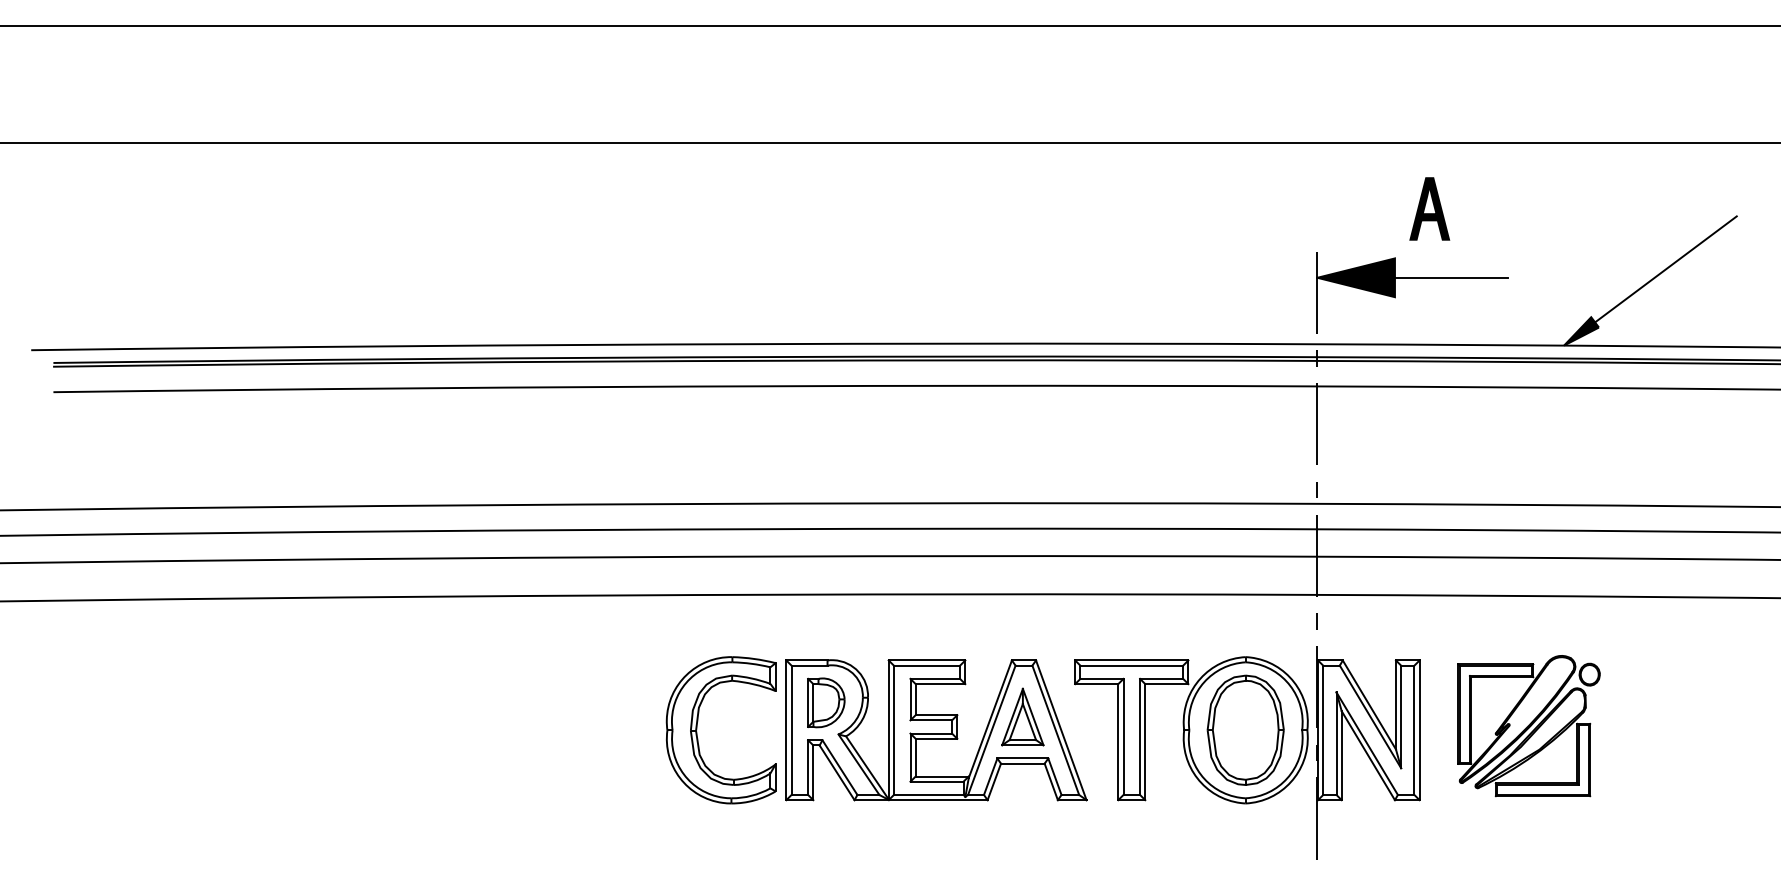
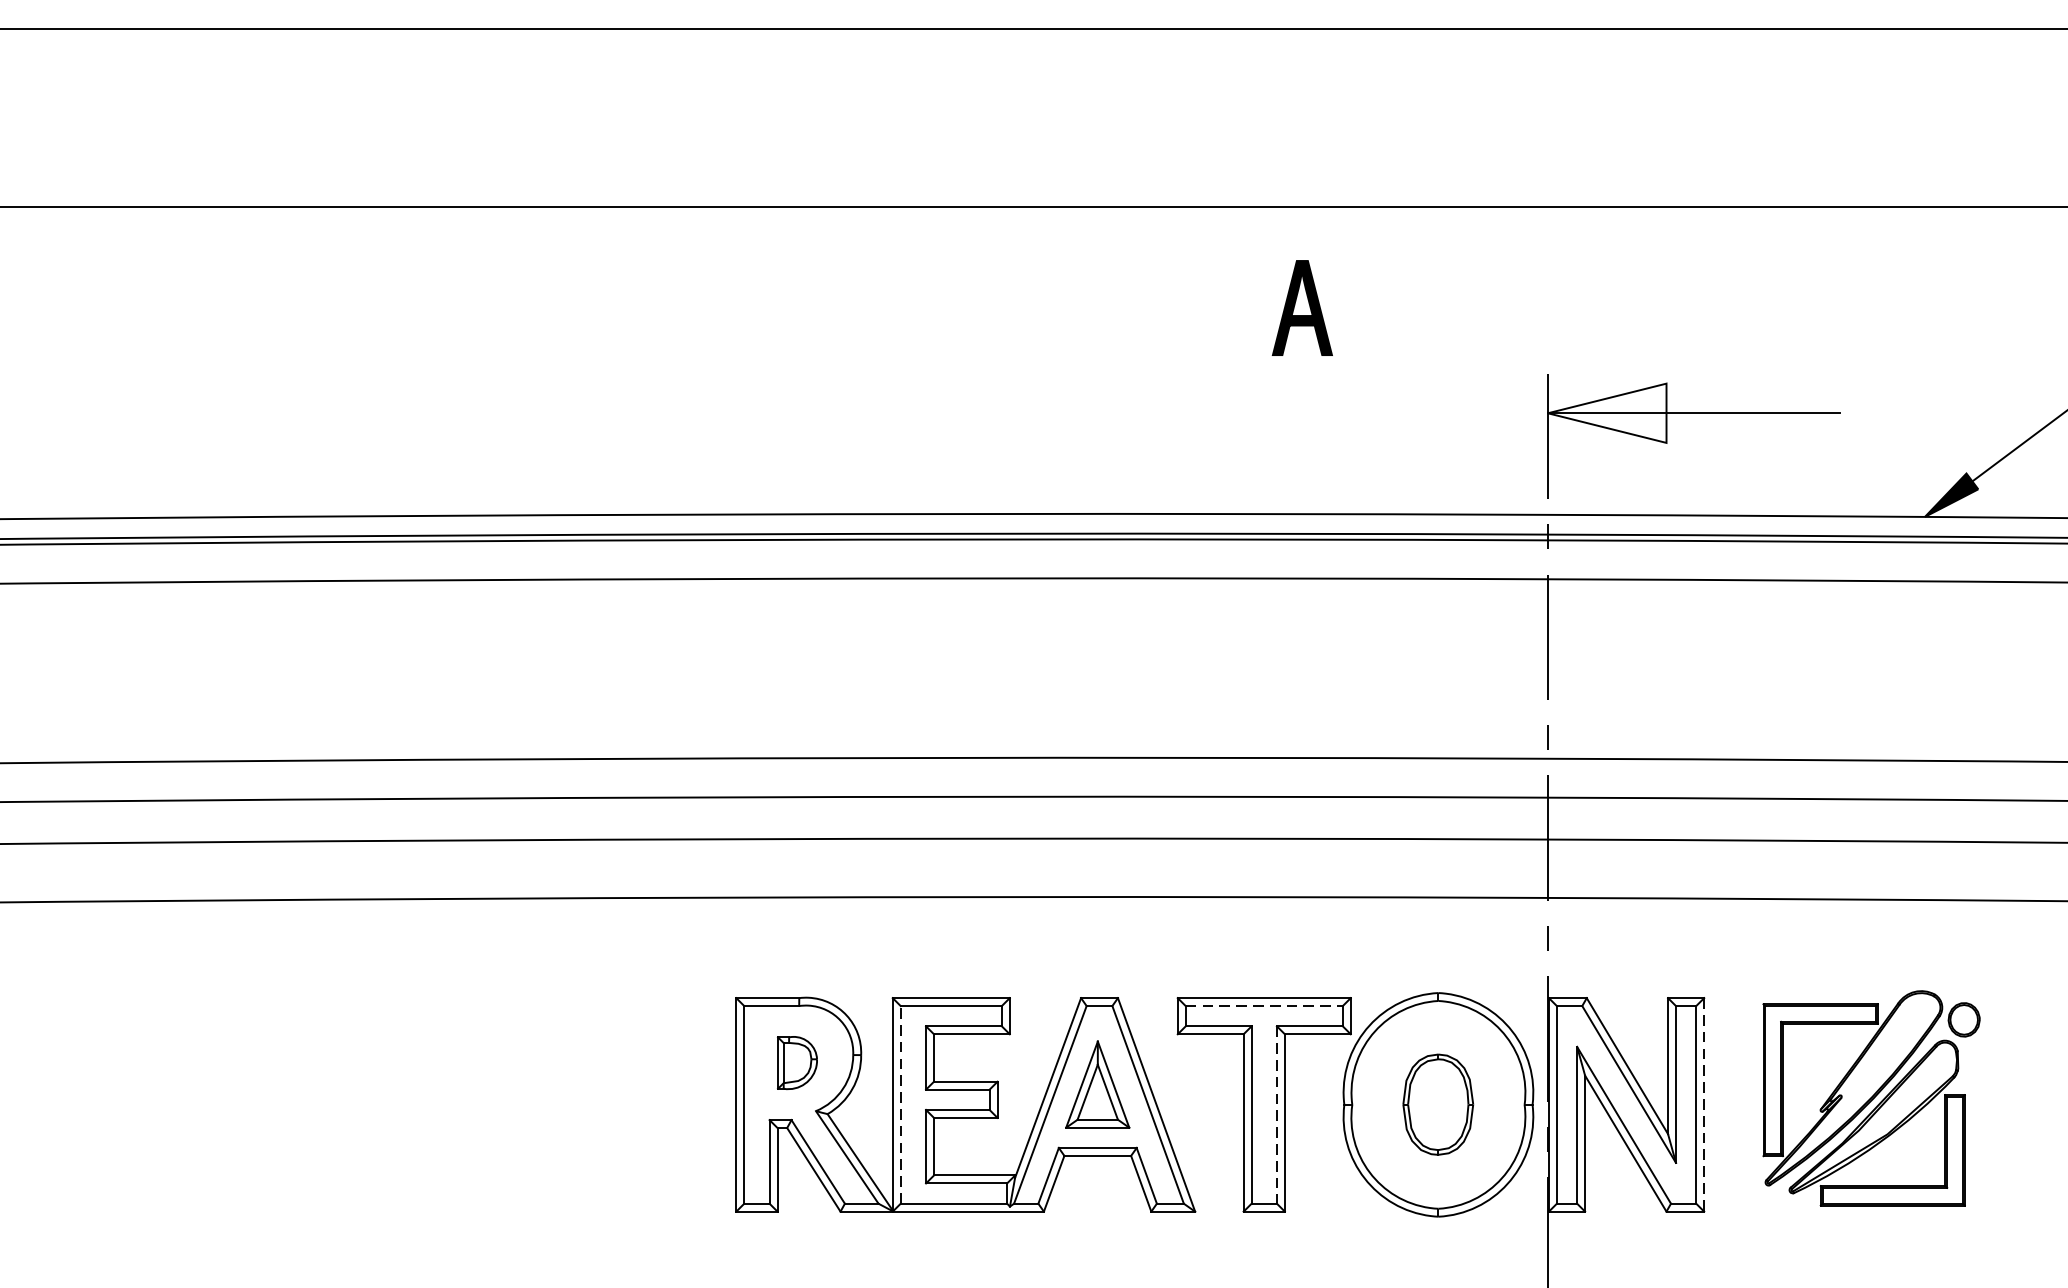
part: (1429, 208) -> (1302, 307), moved
fill: (1355, 277) -> (1606, 412), removed
line: (1132, 665) -> (1265, 1005), solid -> dashed
part: (826, 702) -> (797, 1062), size x0.7
part: (697, 729) -> (600, 1103), removed
part: (1245, 729) -> (1438, 1103), size x0.6
line: (893, 730) -> (900, 1105), solid -> dashed
line: (1419, 730) -> (1704, 1105), solid -> dashed
line: (1140, 737) -> (1277, 1115), solid -> dashed

